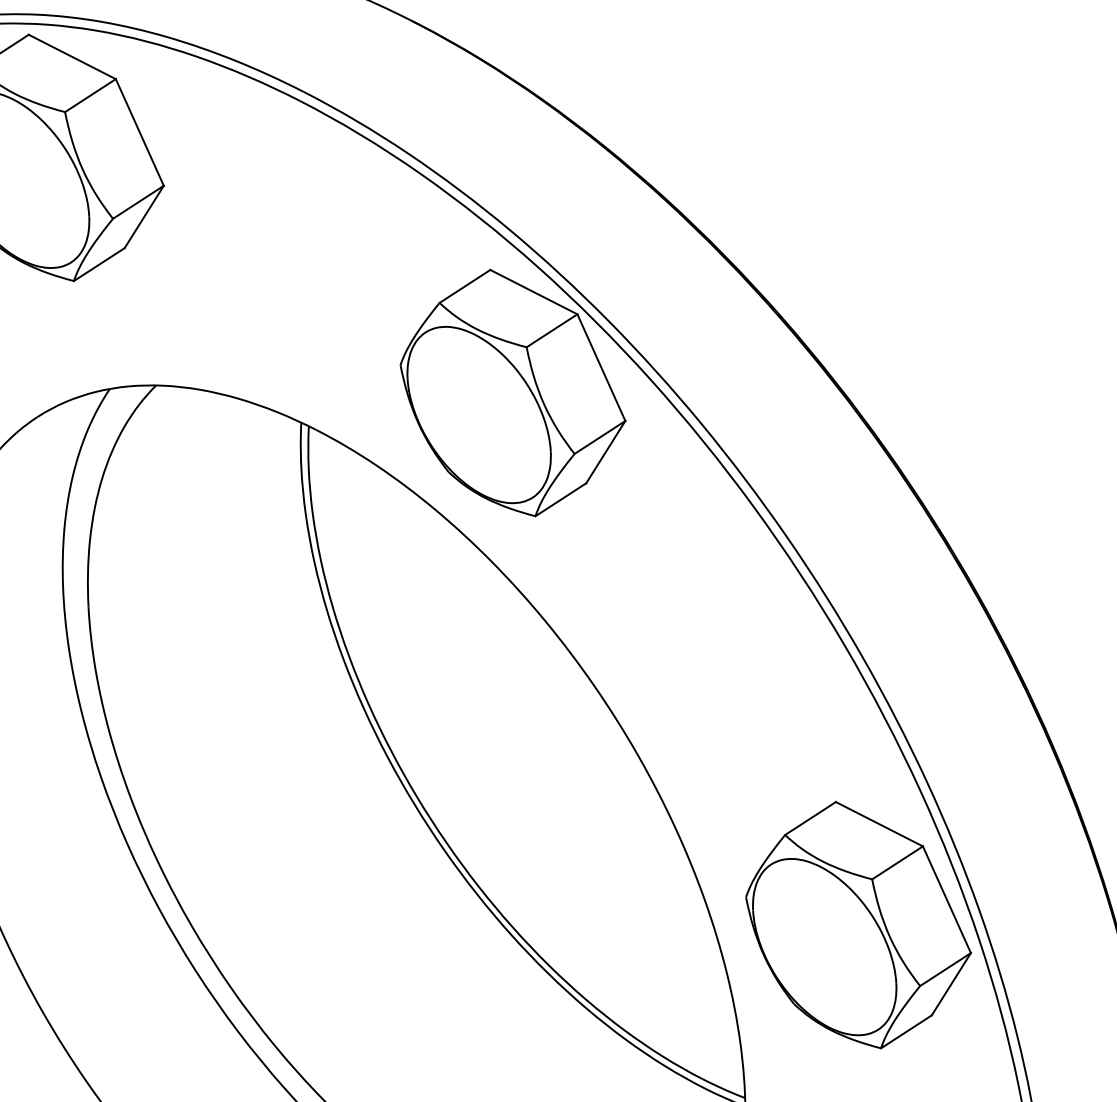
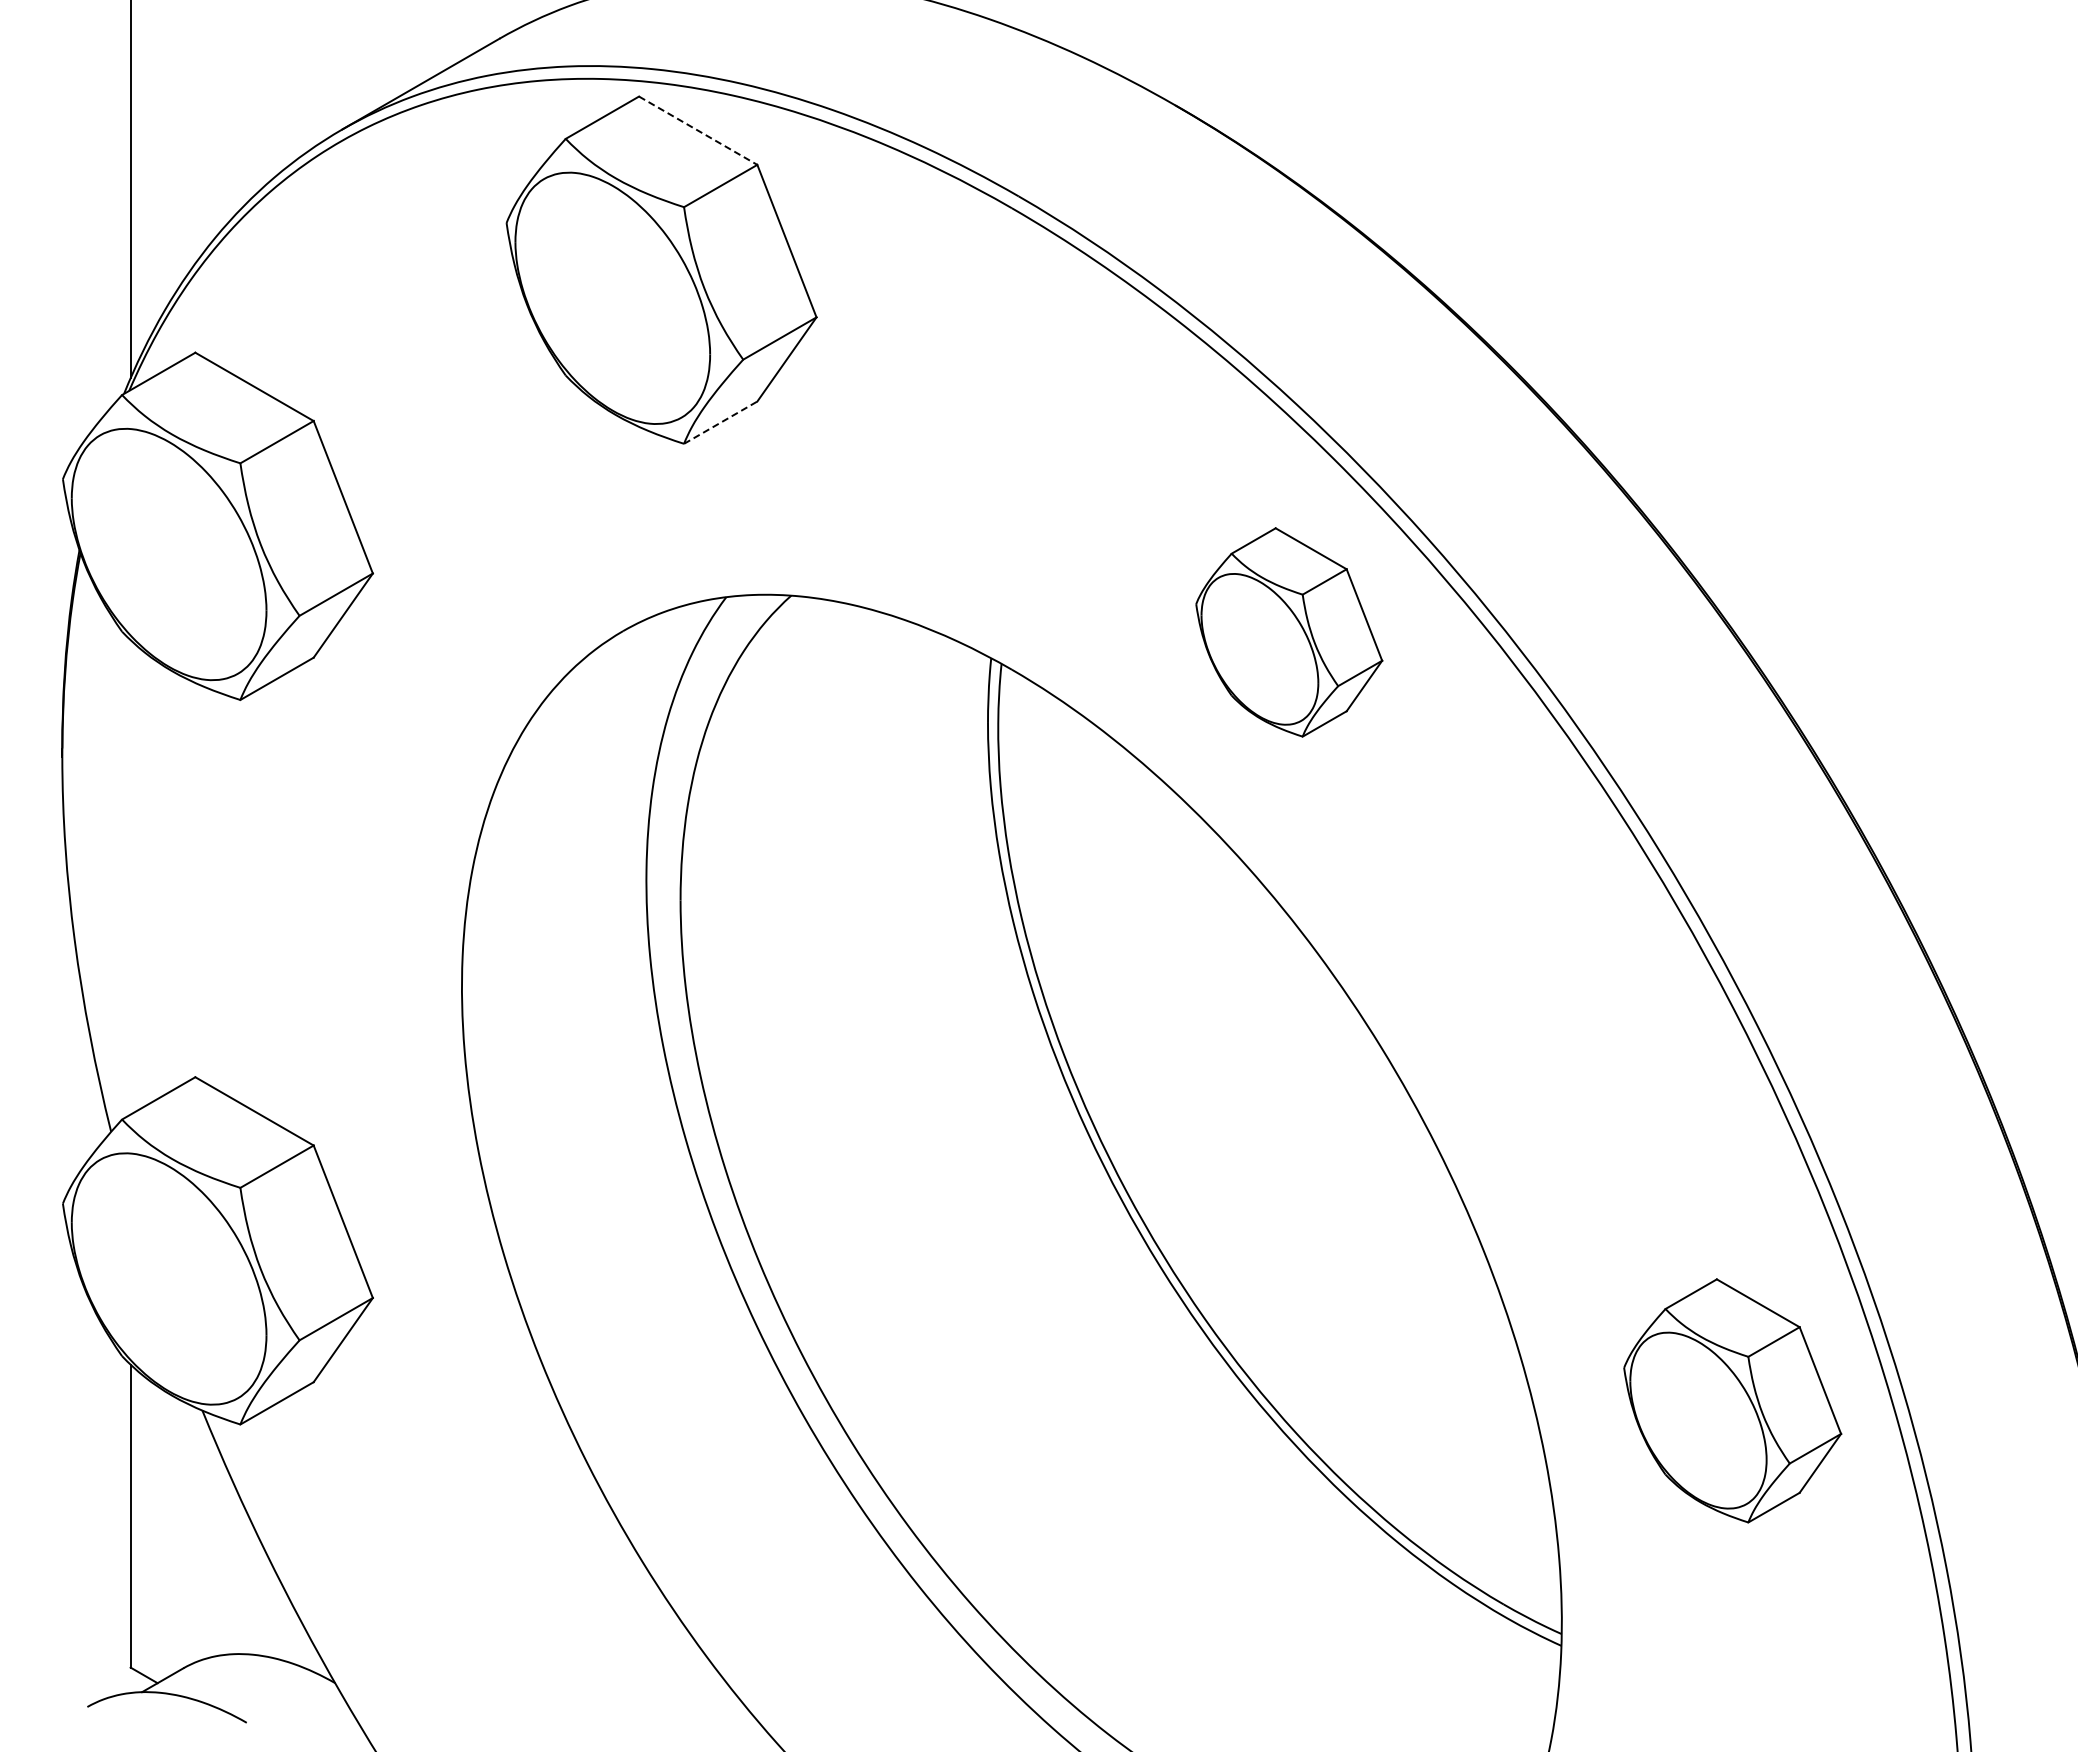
line: (72, 56) -> (698, 130), solid -> dashed
line: (99, 264) -> (721, 422), solid -> dashed
part: (513, 393) -> (1289, 632), size x0.6
part: (858, 924) -> (1732, 1400), size x0.7

